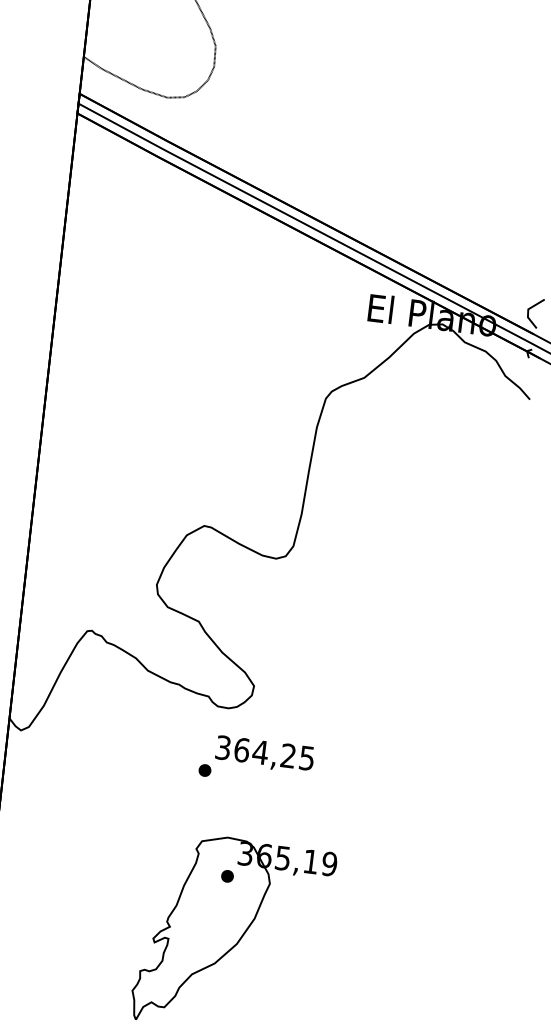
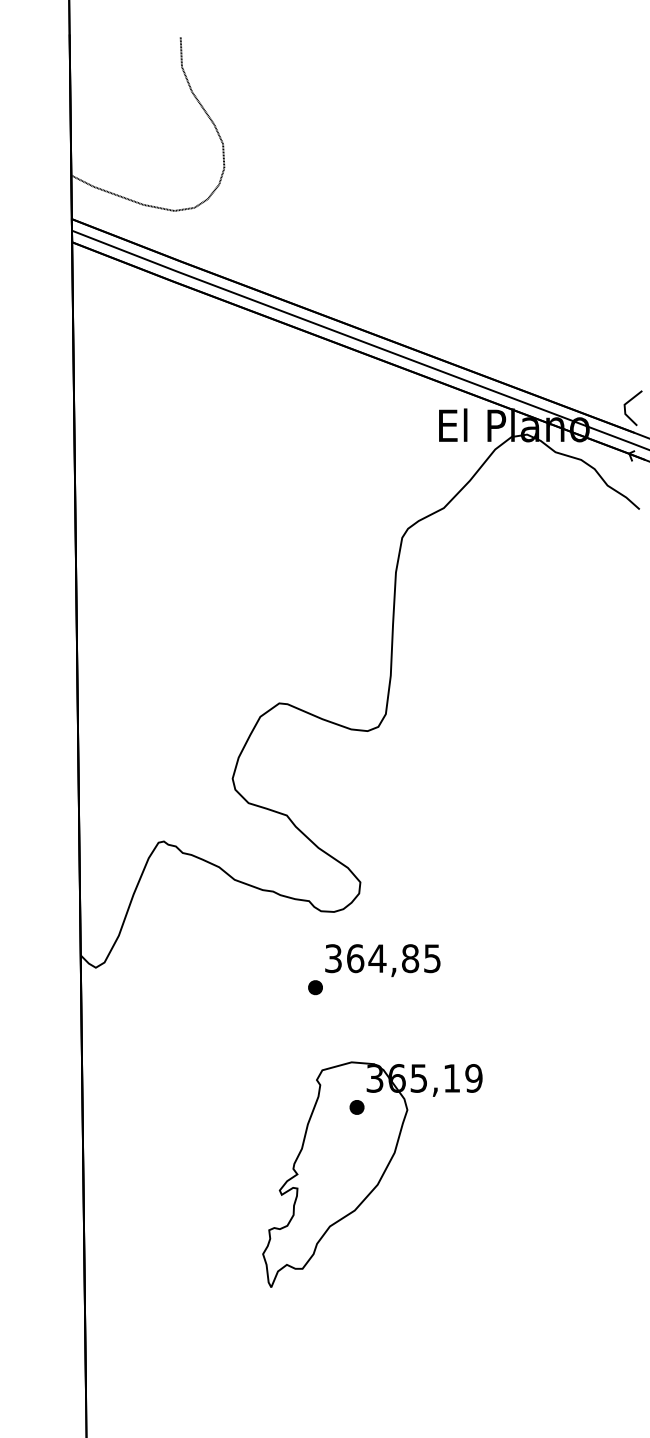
text: (288, 755) -> (410, 958), 364,25 -> 364,85

